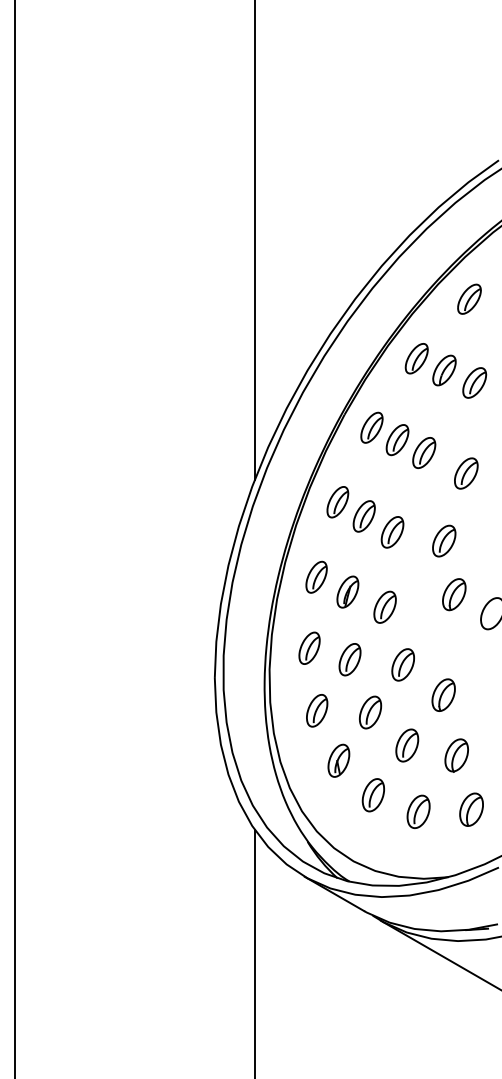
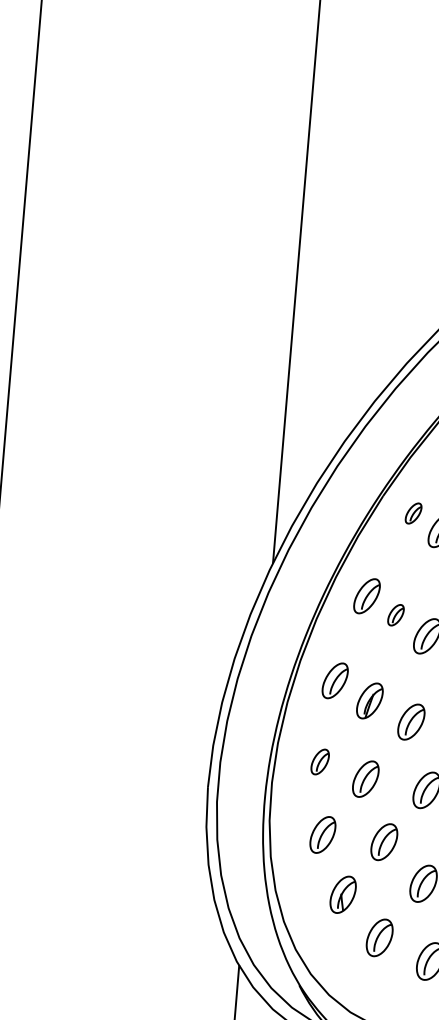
part: (371, 427) -> (413, 513), size x0.6
part: (363, 516) -> (395, 615), size x0.6
part: (309, 647) -> (320, 761), size x0.7

